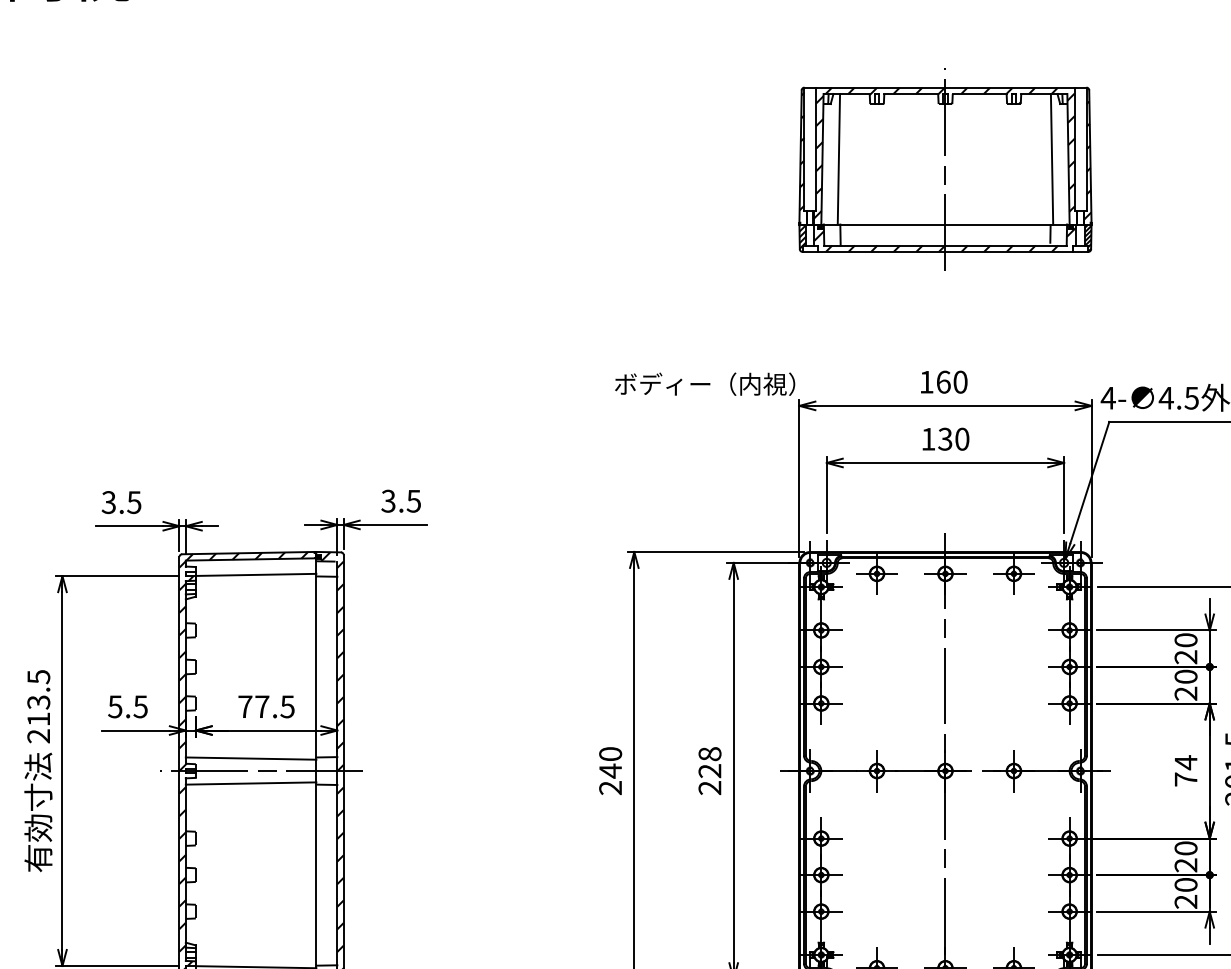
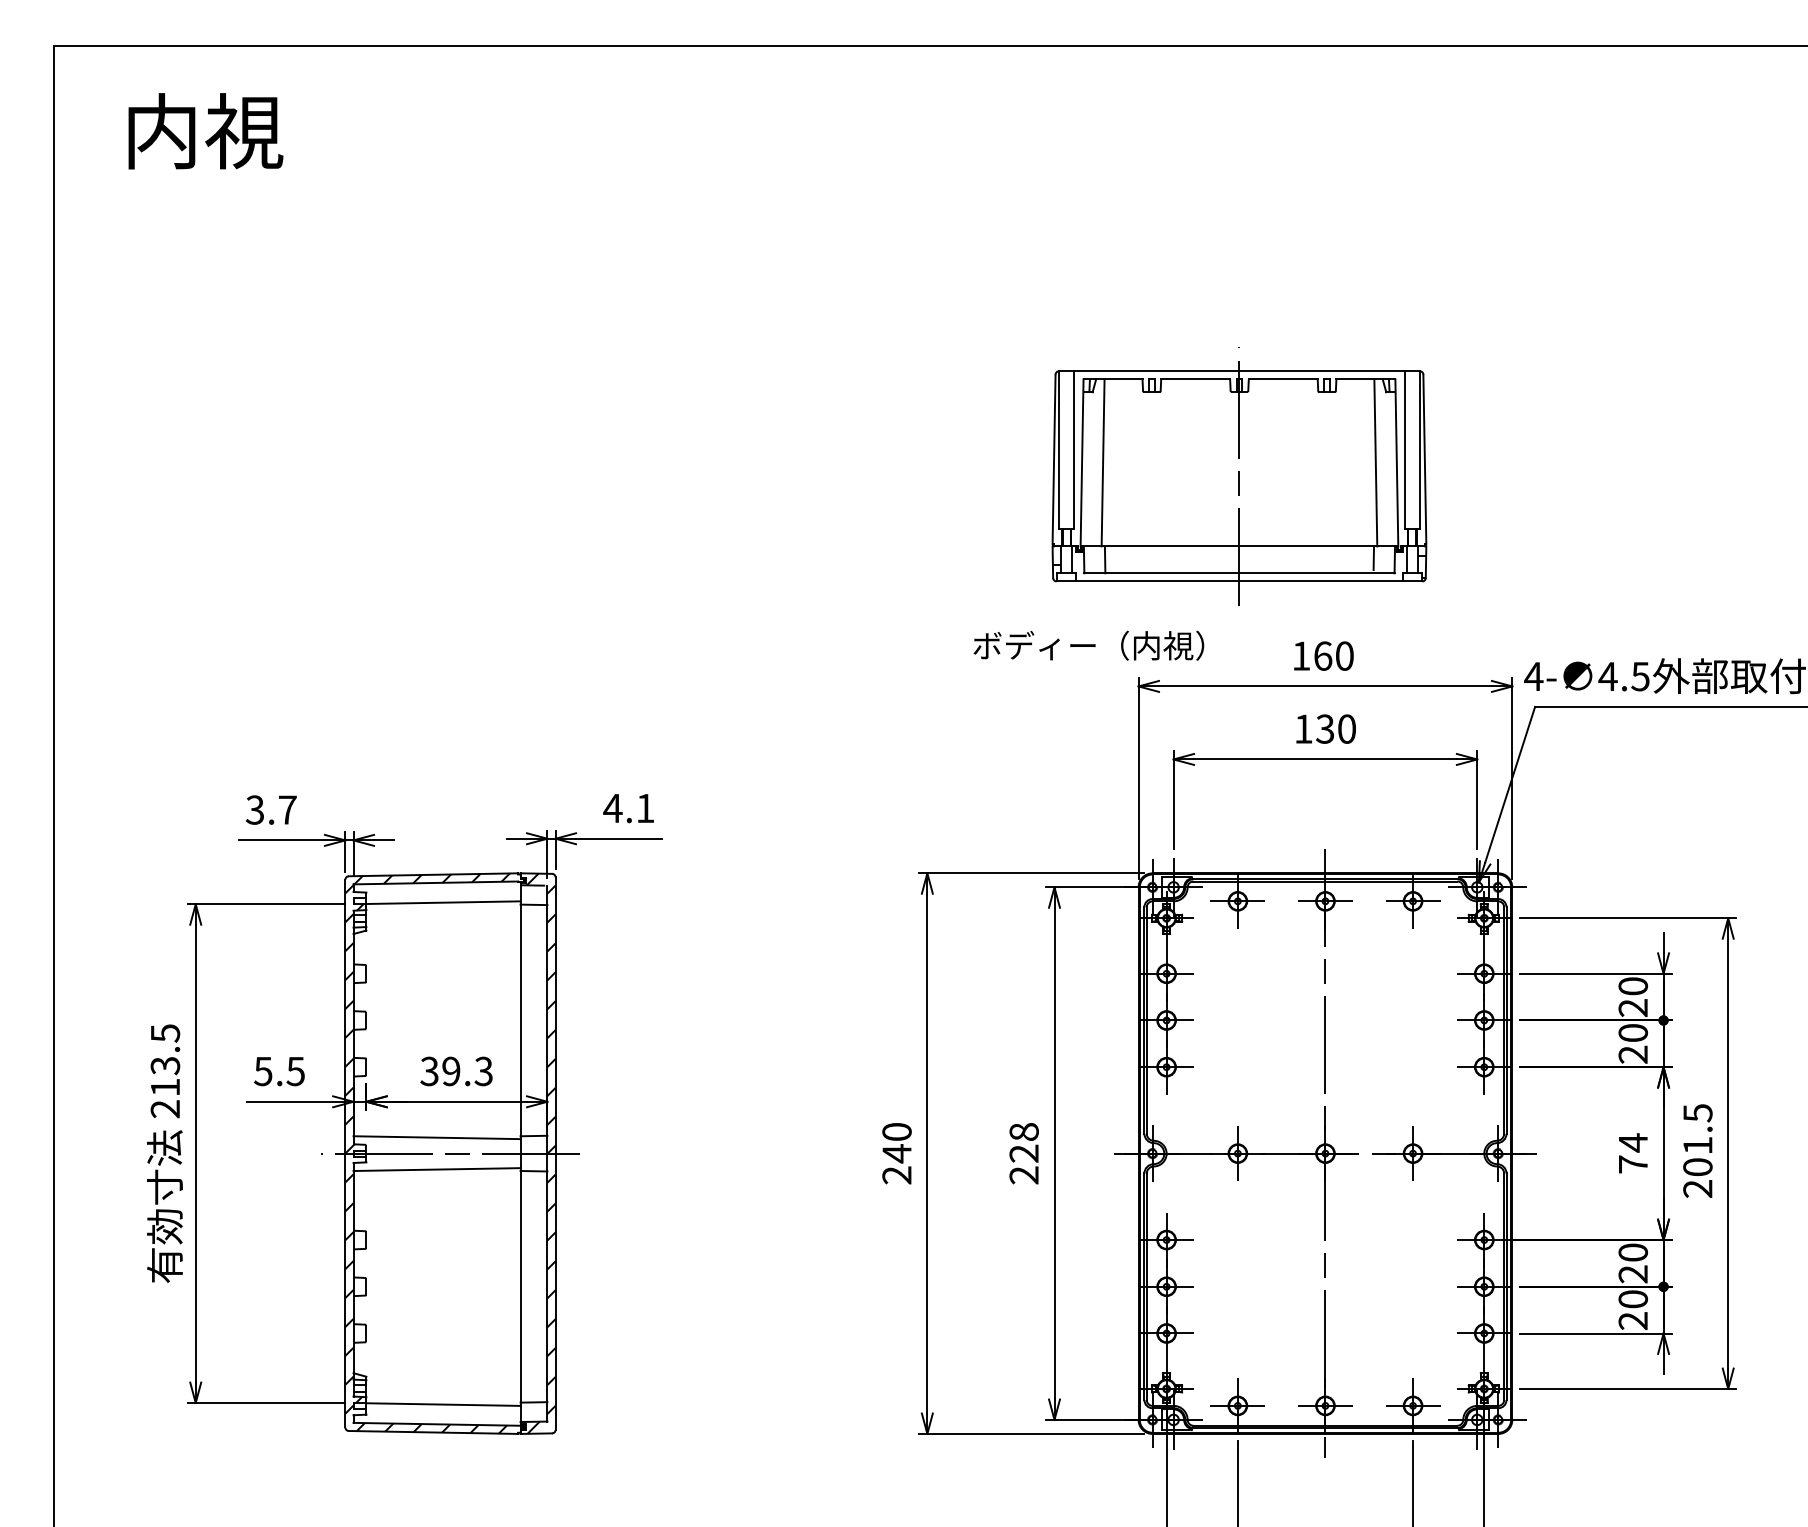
part: (945, 169) -> (1239, 476), moved
text: (704, 384) -> (1088, 645), moved
text: (400, 501) -> (628, 808), 3.5 -> 4.1
text: (134, 502) -> (287, 809), 3.5 -> 3.7
text: (266, 706) -> (456, 1071), 77.5 -> 39.3

